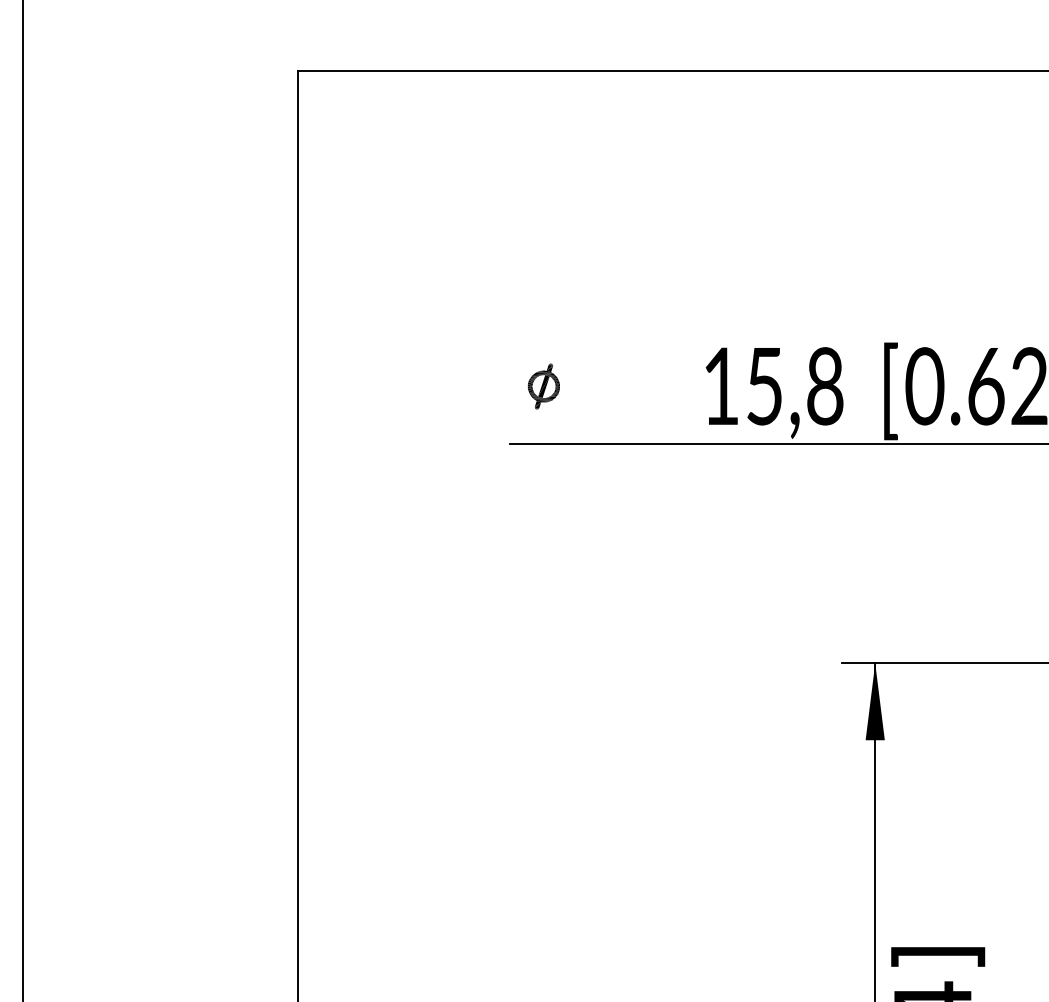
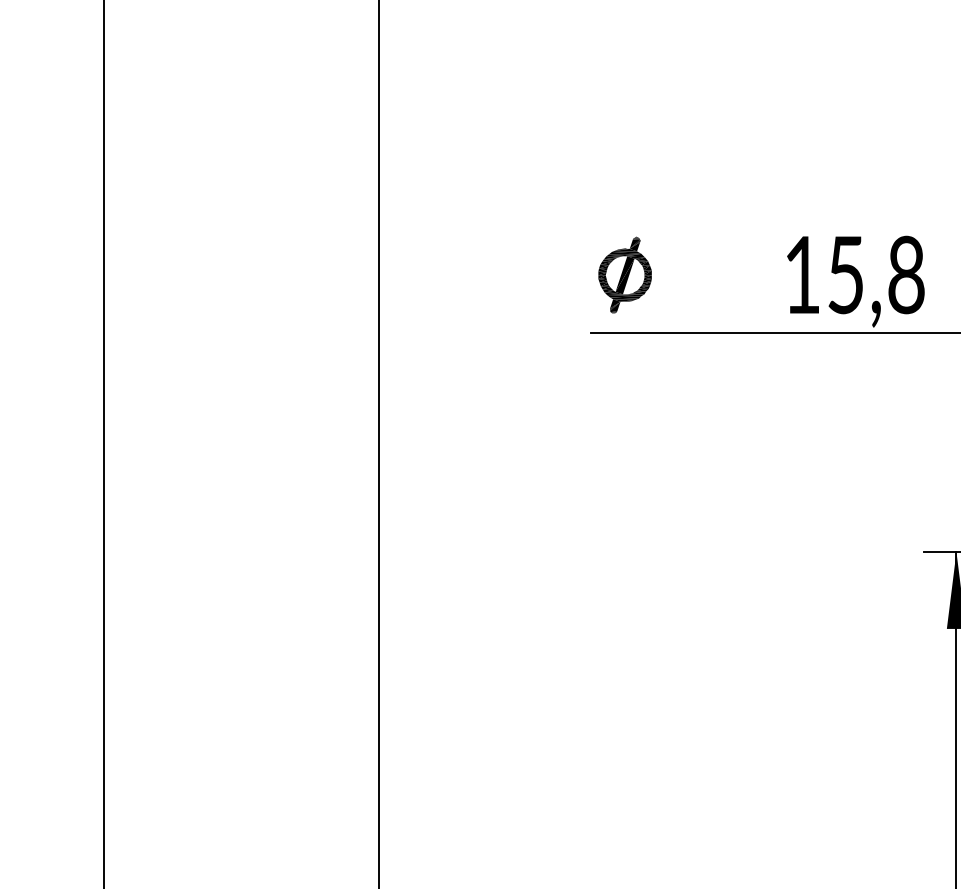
part: (543, 386) -> (624, 275), size x1.67

